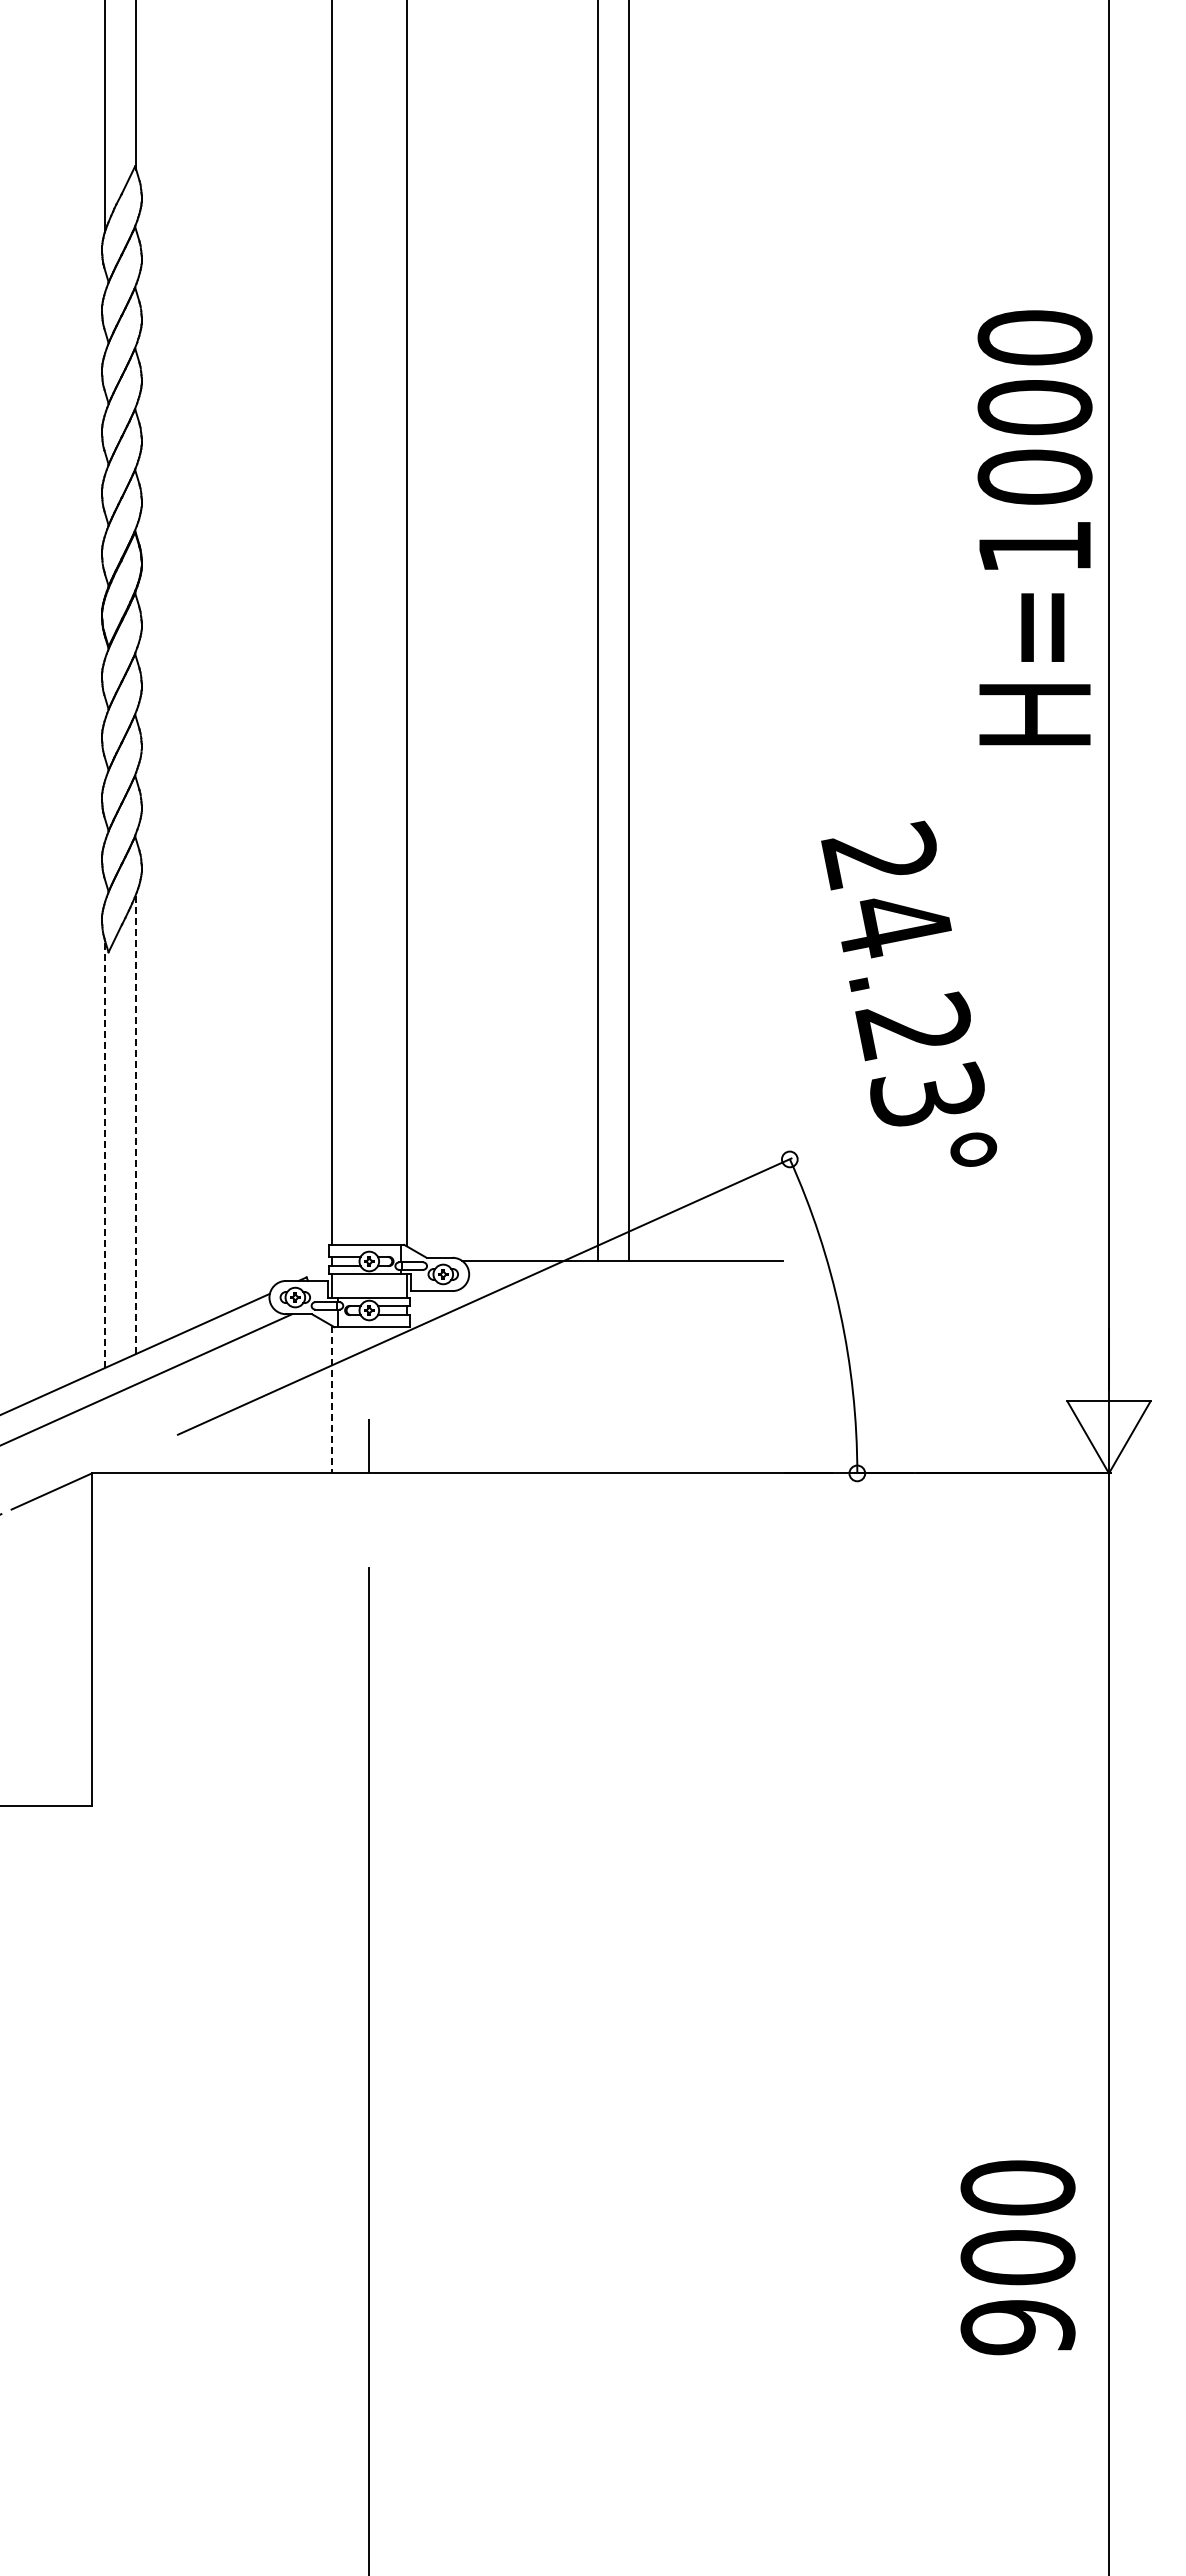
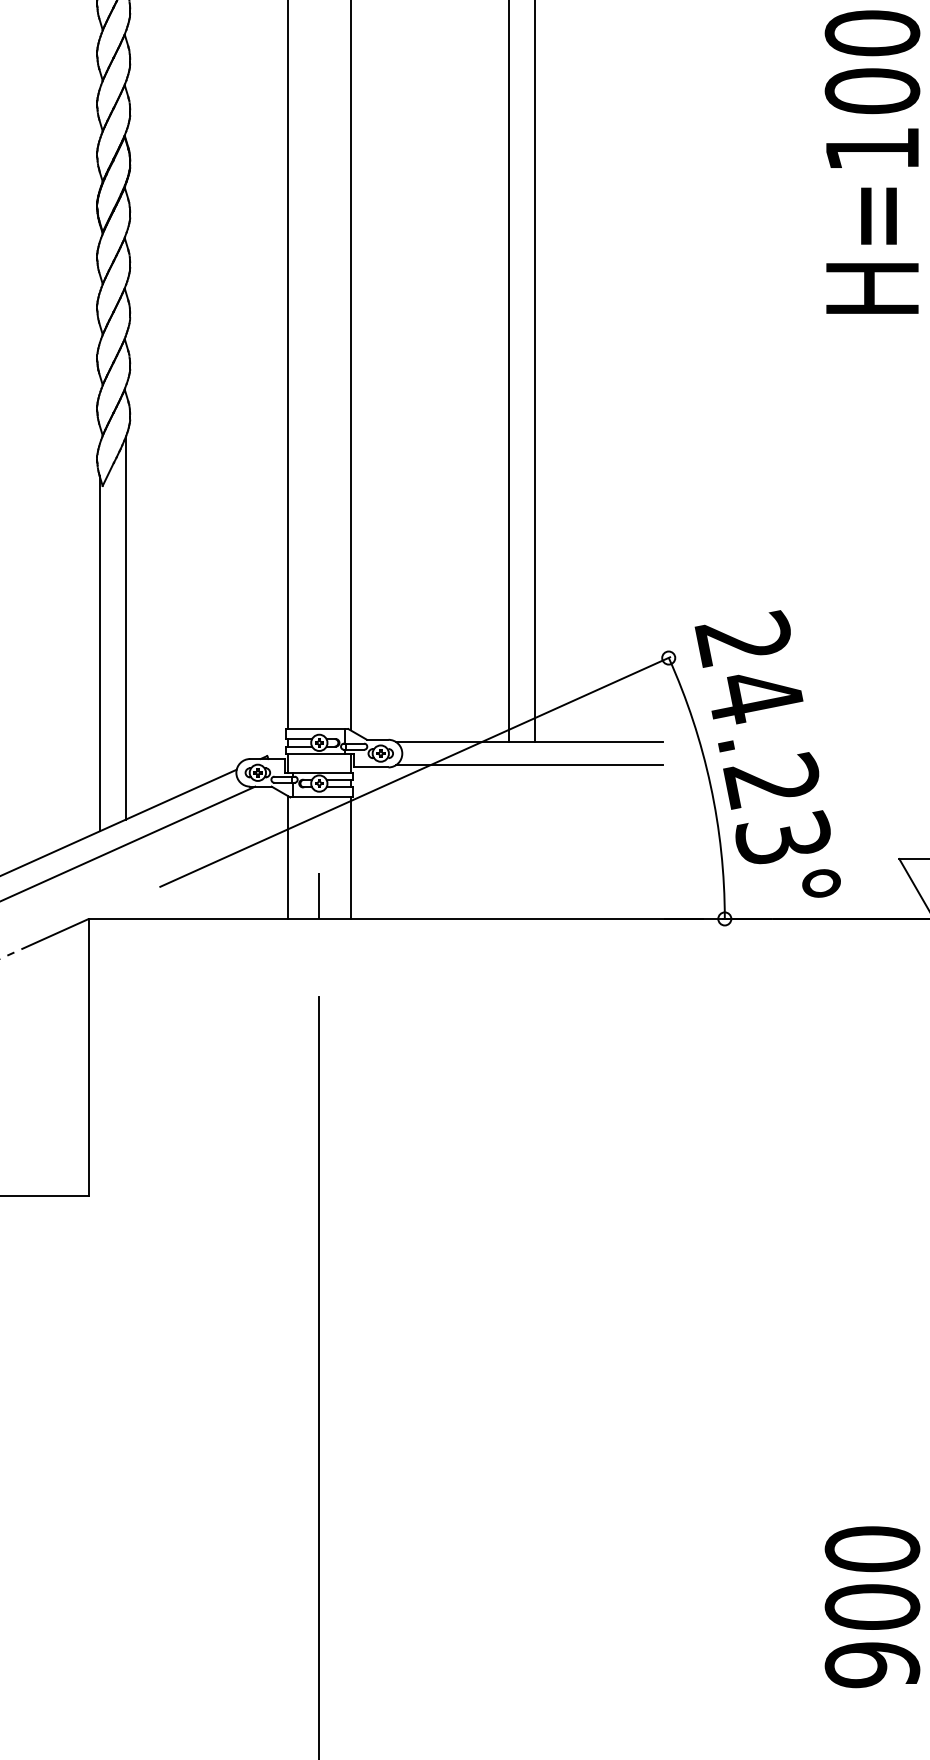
text: (909, 993) -> (768, 753), moved
line: (136, 1123) -> (125, 628), dashed -> solid
line: (104, 1154) -> (99, 653), dashed -> solid
line: (622, 1288) -> (529, 765), added
line: (331, 1399) -> (287, 857), dashed -> solid
line: (406, 1400) -> (350, 858), added
text: (1017, 2257) -> (872, 1606), moved

